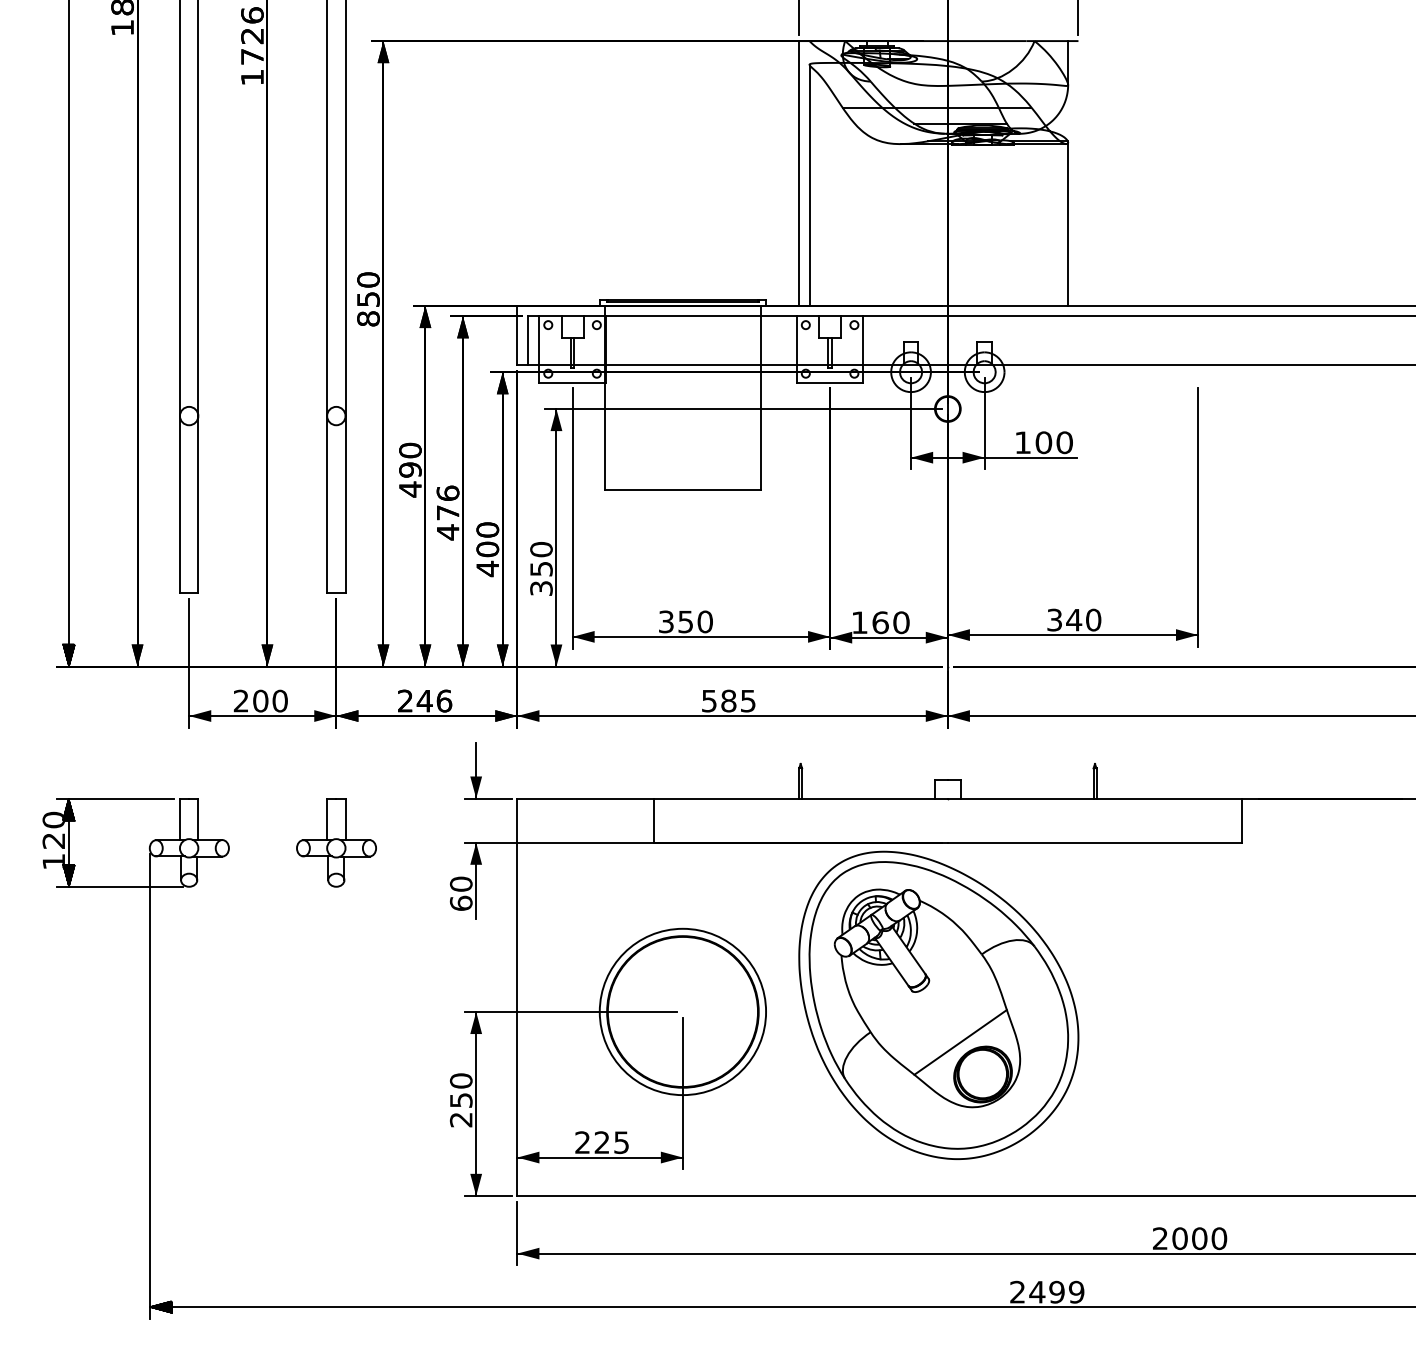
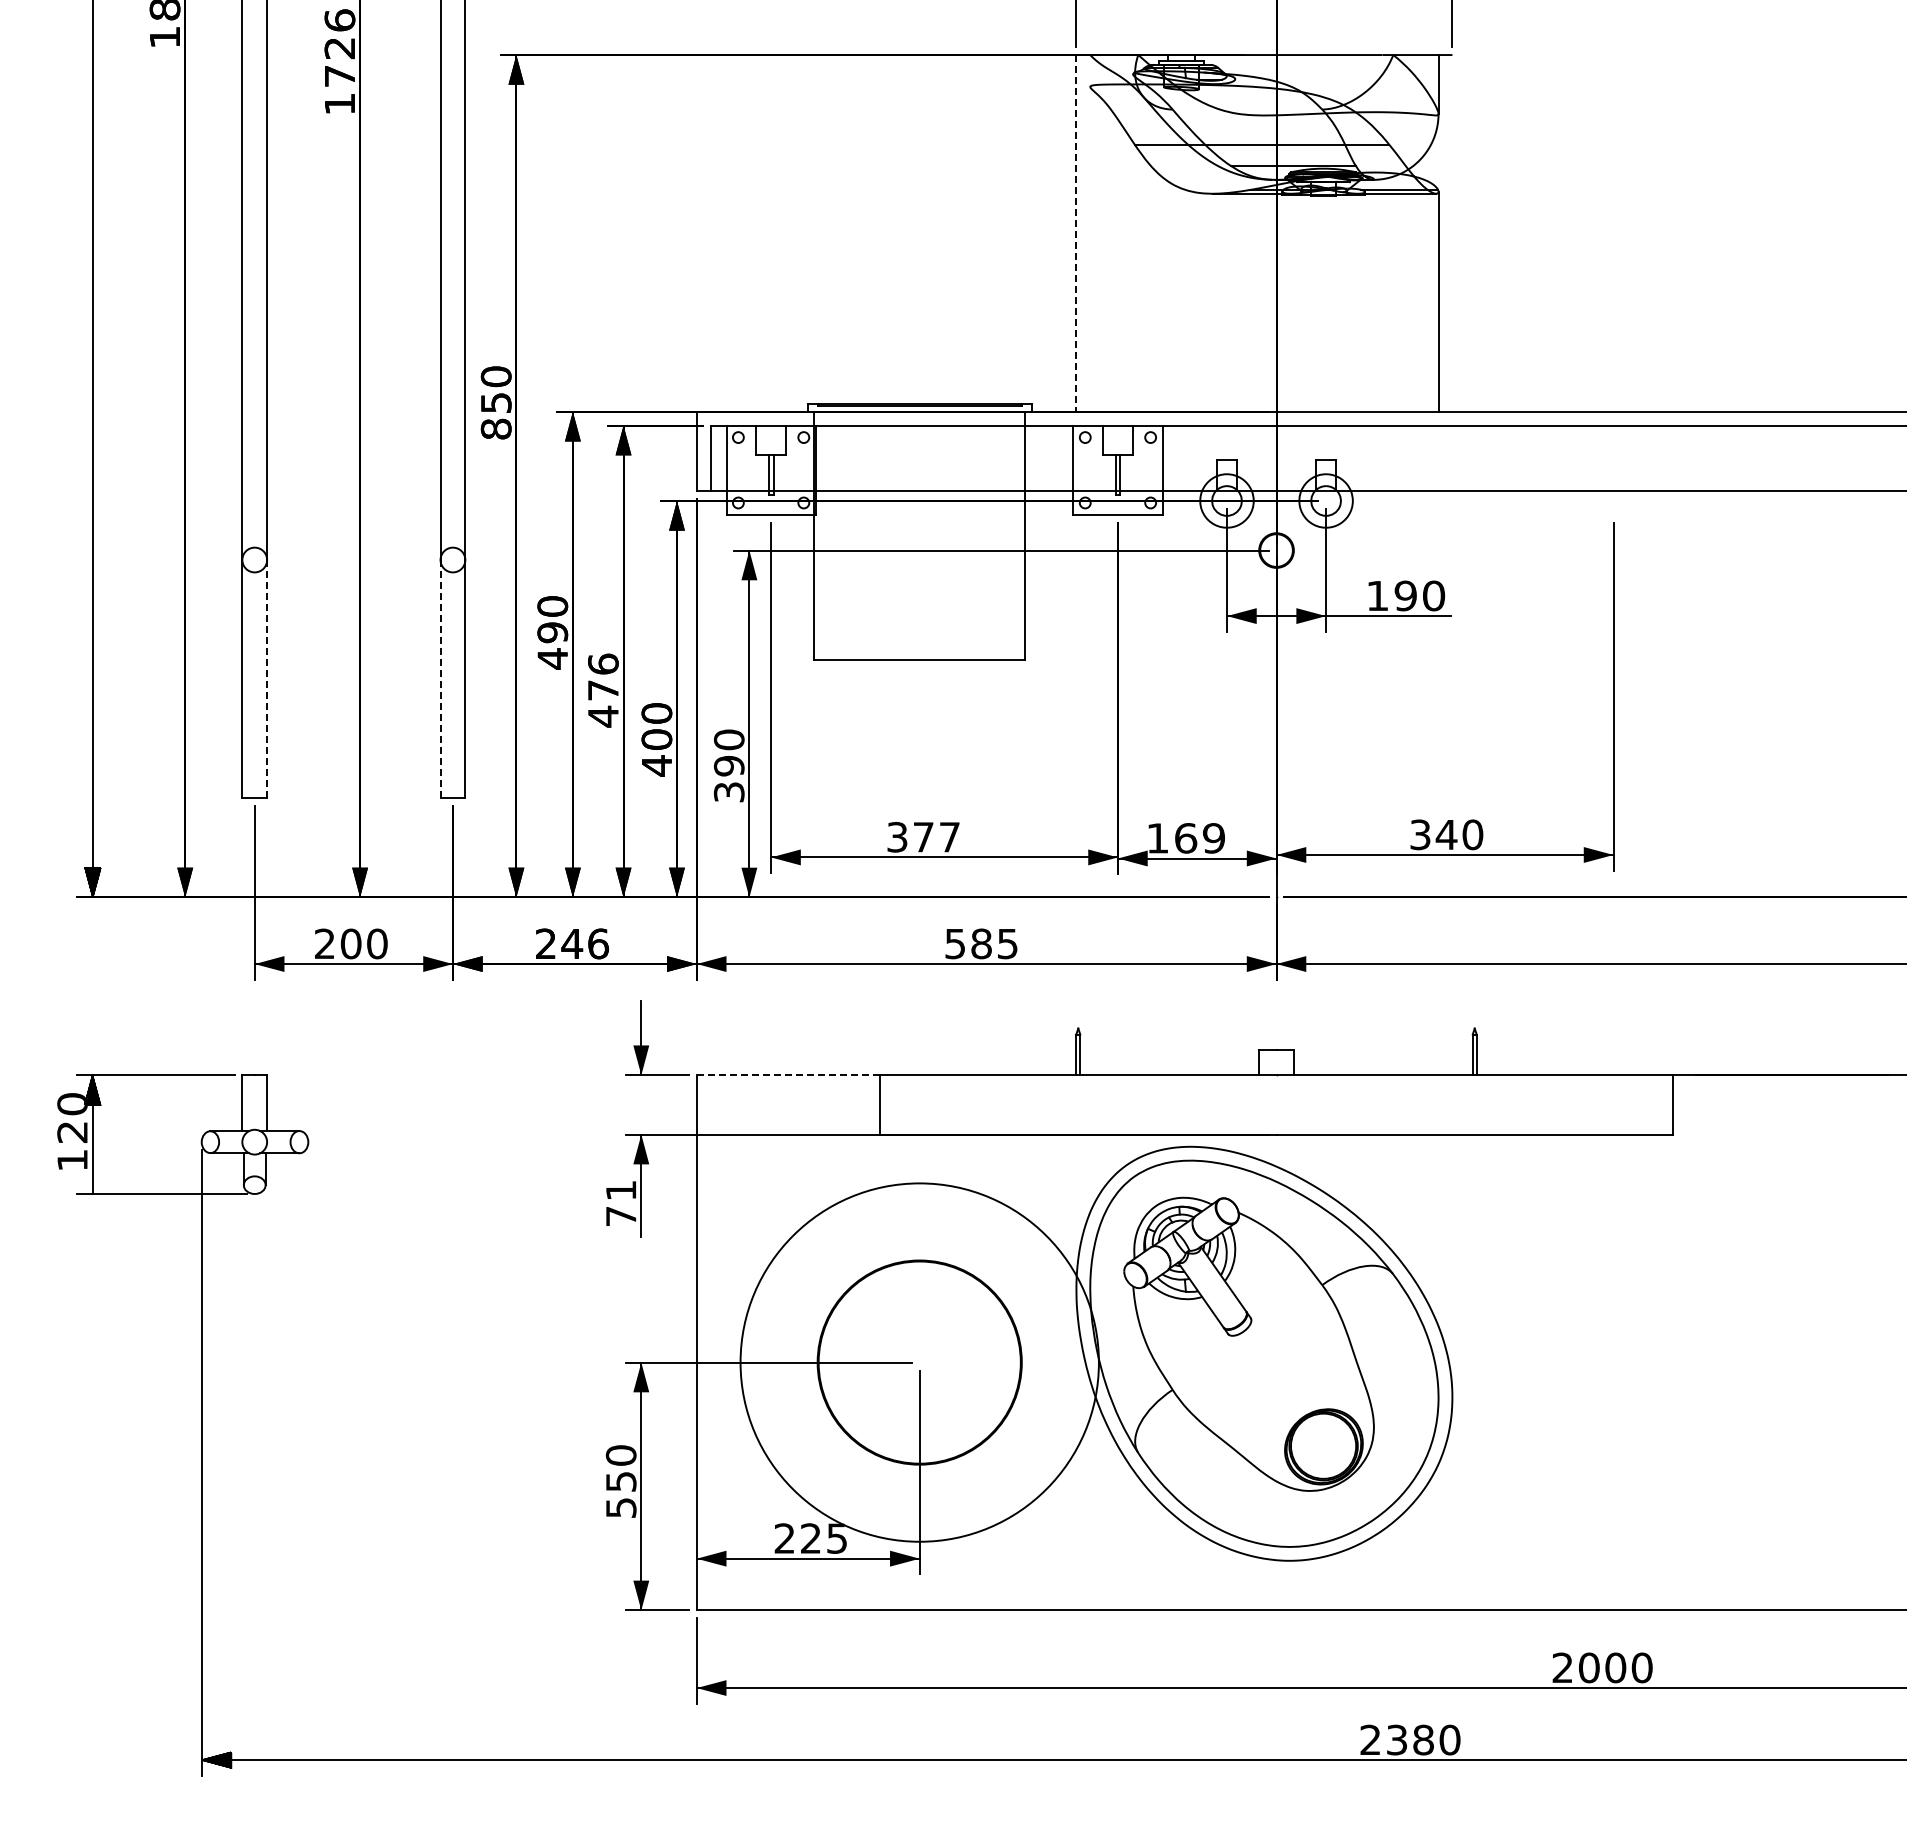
line: (799, 173) -> (1076, 233), solid -> dashed
line: (809, 185) -> (1090, 249), removed
text: (1043, 442) -> (1405, 595), 100 -> 190
line: (198, 504) -> (267, 678), solid -> dashed
line: (327, 504) -> (440, 678), solid -> dashed
text: (540, 568) -> (728, 765), 350 -> 390
text: (695, 622) -> (936, 837), 350 -> 377
text: (901, 622) -> (1214, 838), 160 -> 169
line: (585, 798) -> (788, 1075), solid -> dashed
part: (336, 842) -> (453, 1134), removed
hatch: (68, 875) -> (92, 1178), removed
text: (460, 893) -> (620, 1203), 60 -> 71
circle: (682, 1011) -> (919, 1362), size x1.6
line: (960, 1042) -> (1293, 1403), removed
text: (460, 1119) -> (620, 1507), 250 -> 550
text: (1056, 1291) -> (1423, 1739), 2499 -> 2380

